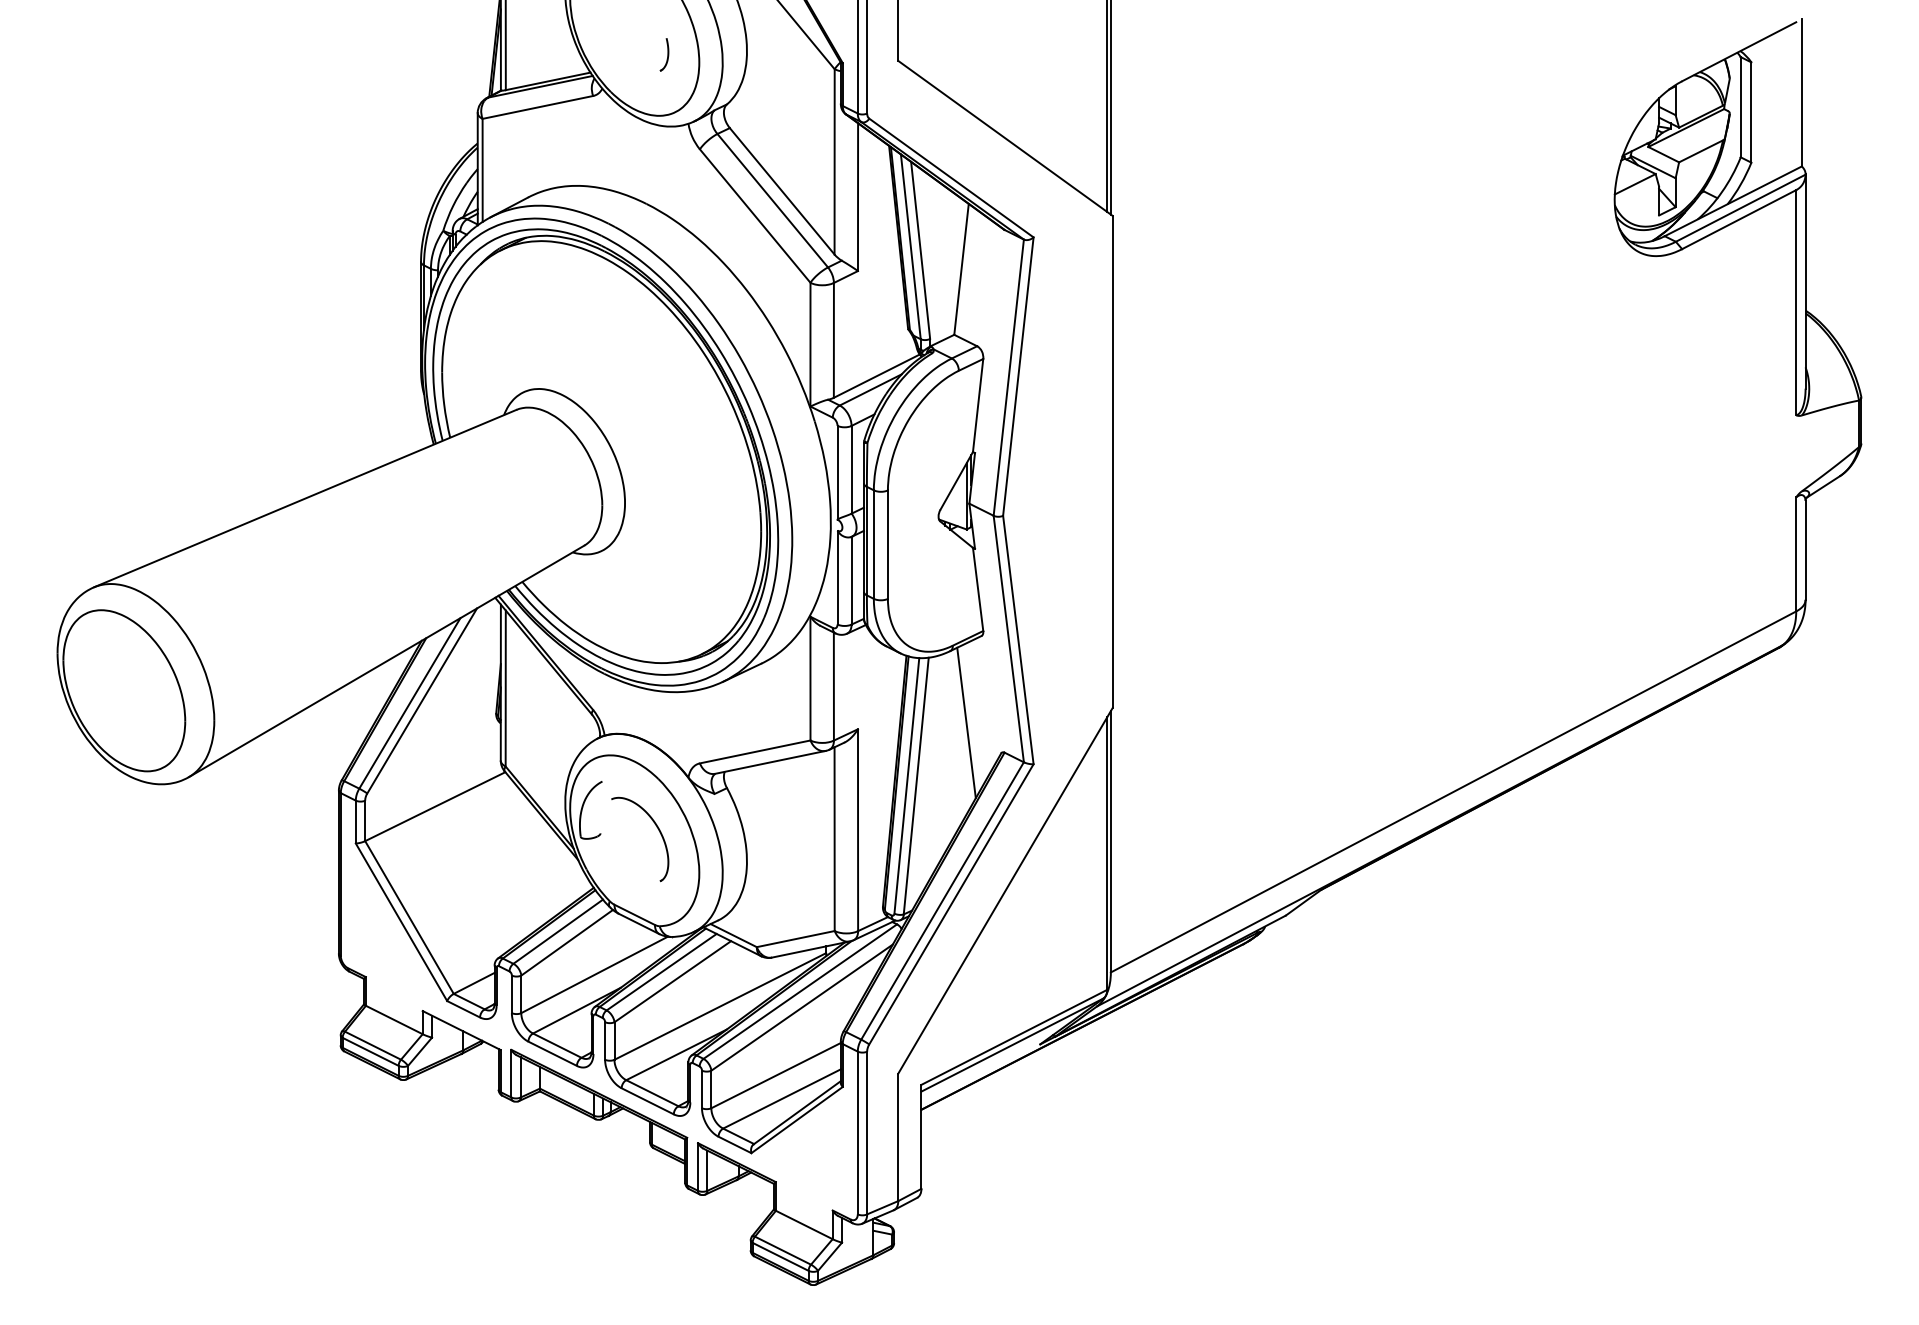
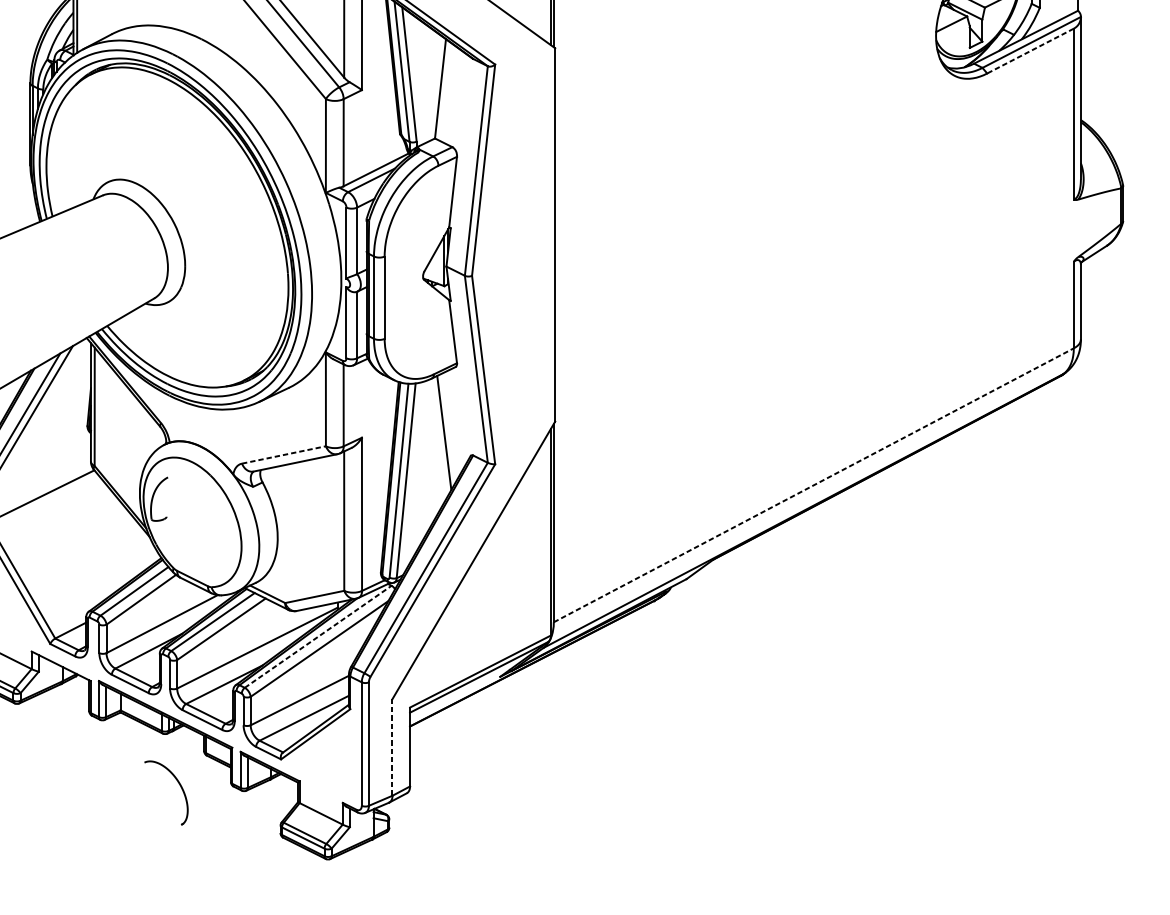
line: (1738, 219) -> (1030, 51), solid -> dashed
line: (755, 751) -> (284, 454), solid -> dashed
line: (1454, 791) -> (814, 484), solid -> dashed
part: (656, 827) -> (178, 783), moved
line: (800, 991) -> (318, 636), solid -> dashed
line: (898, 1137) -> (392, 747), solid -> dashed

